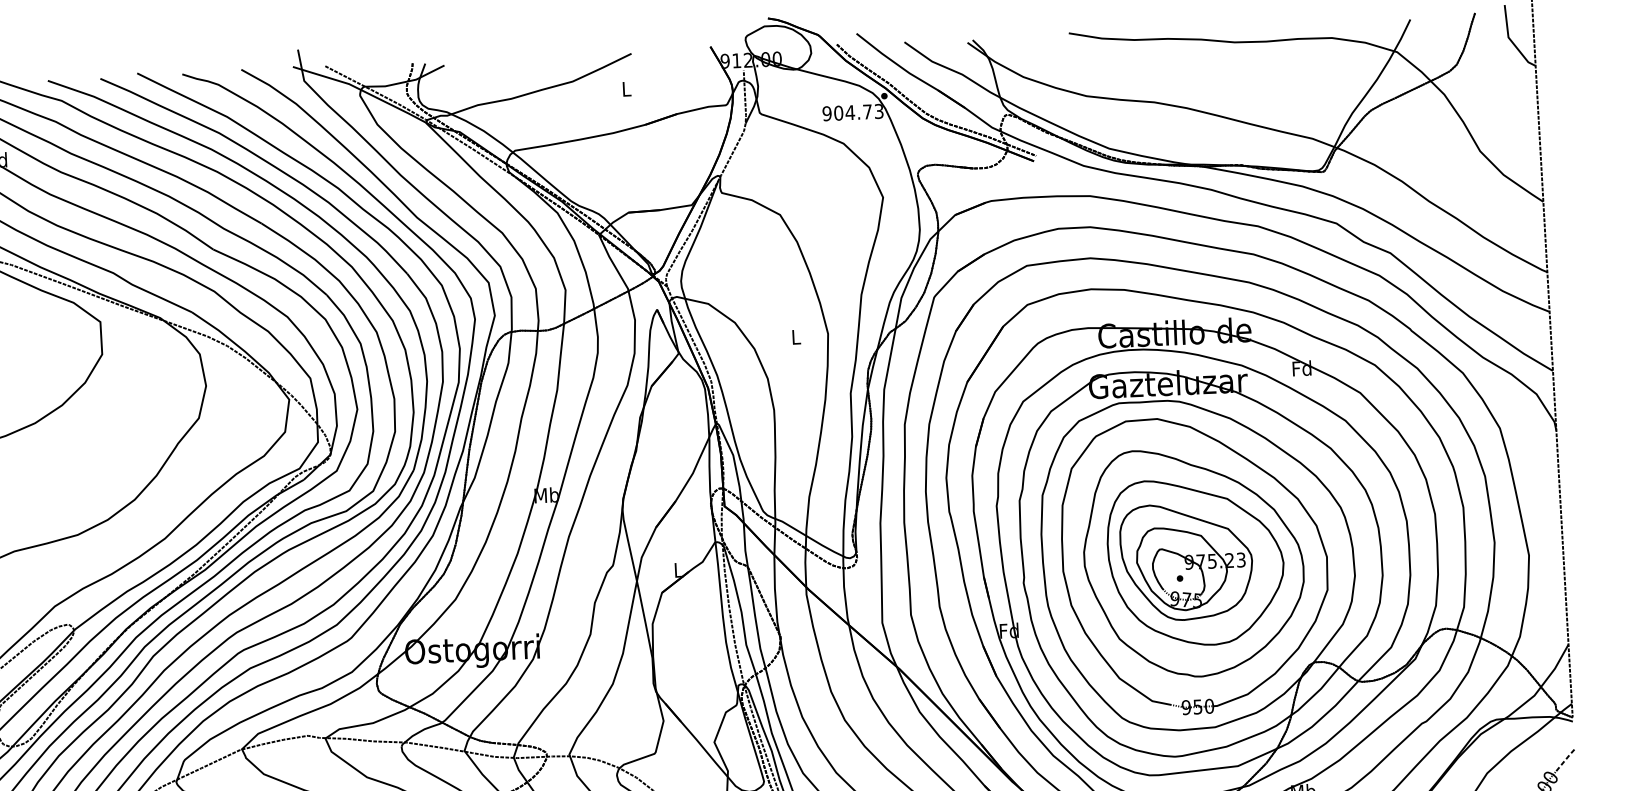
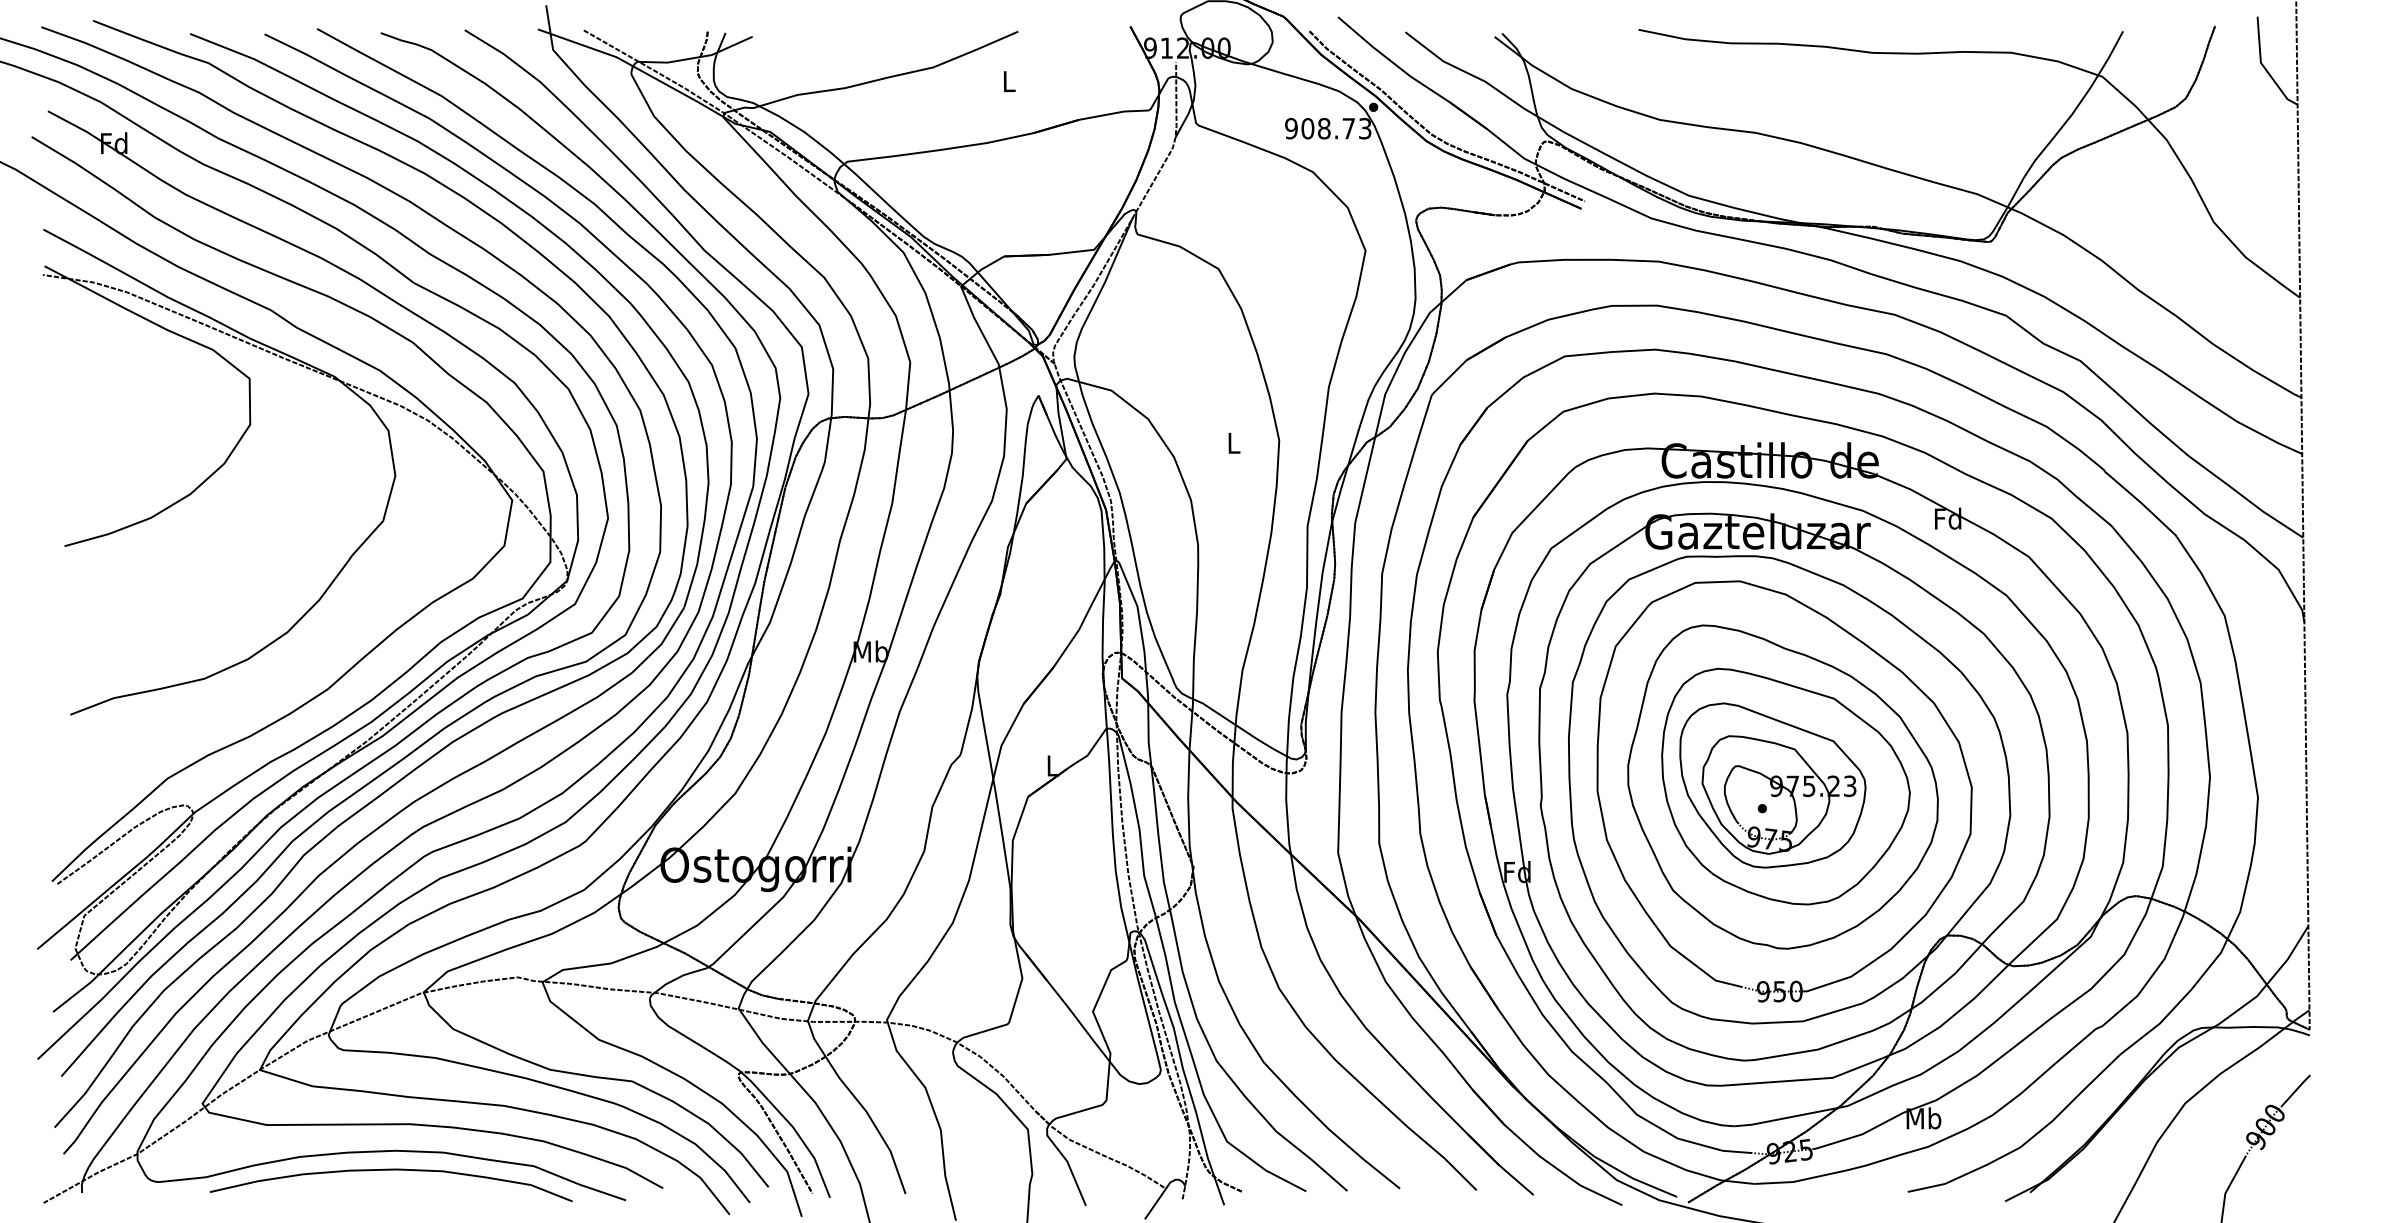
text: (850, 112) -> (1324, 128), 904.73 -> 908.73
line: (1565, 760) -> (2296, 1089), dashed -> solid

